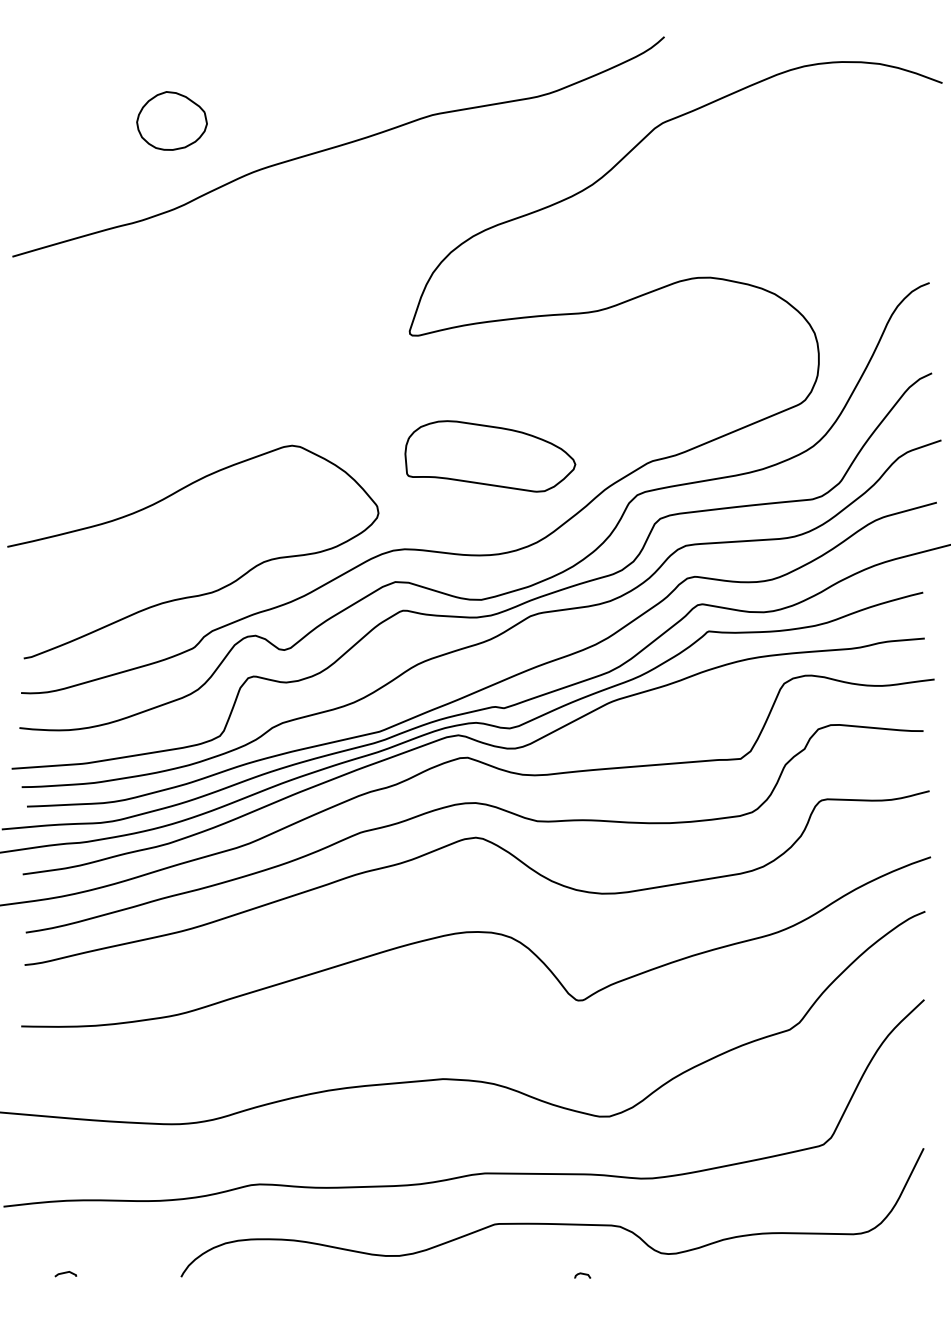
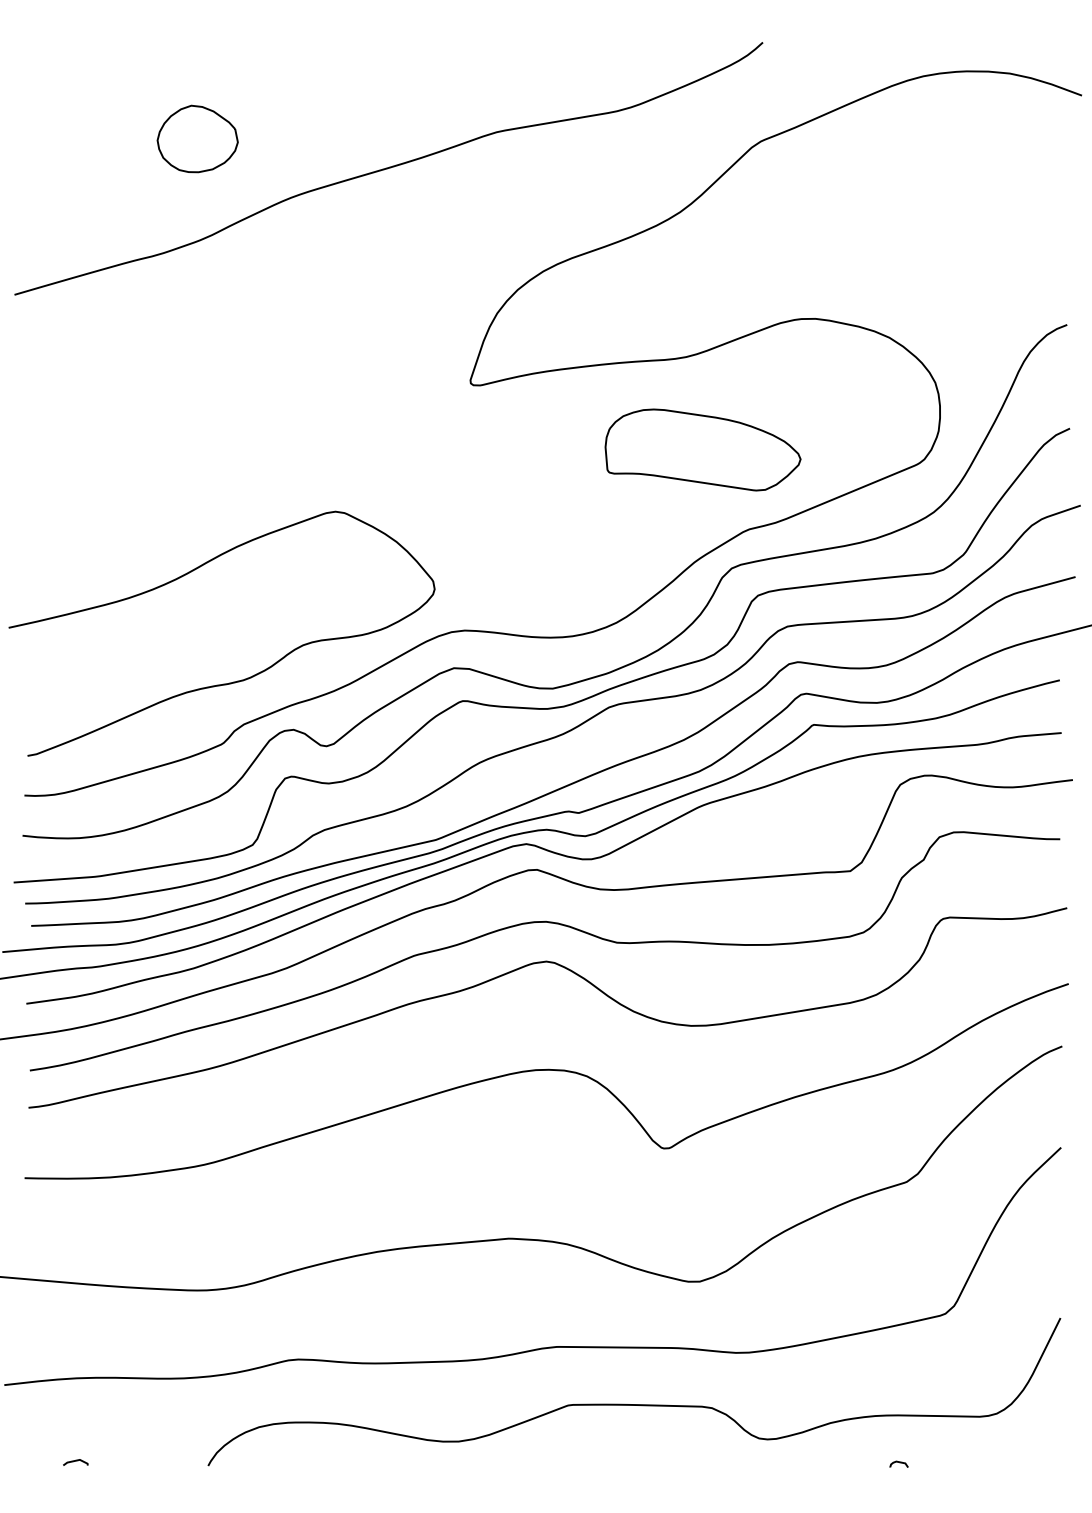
part: (489, 455) -> (702, 449), moved
curve: (582, 1274) -> (898, 1462), moved

